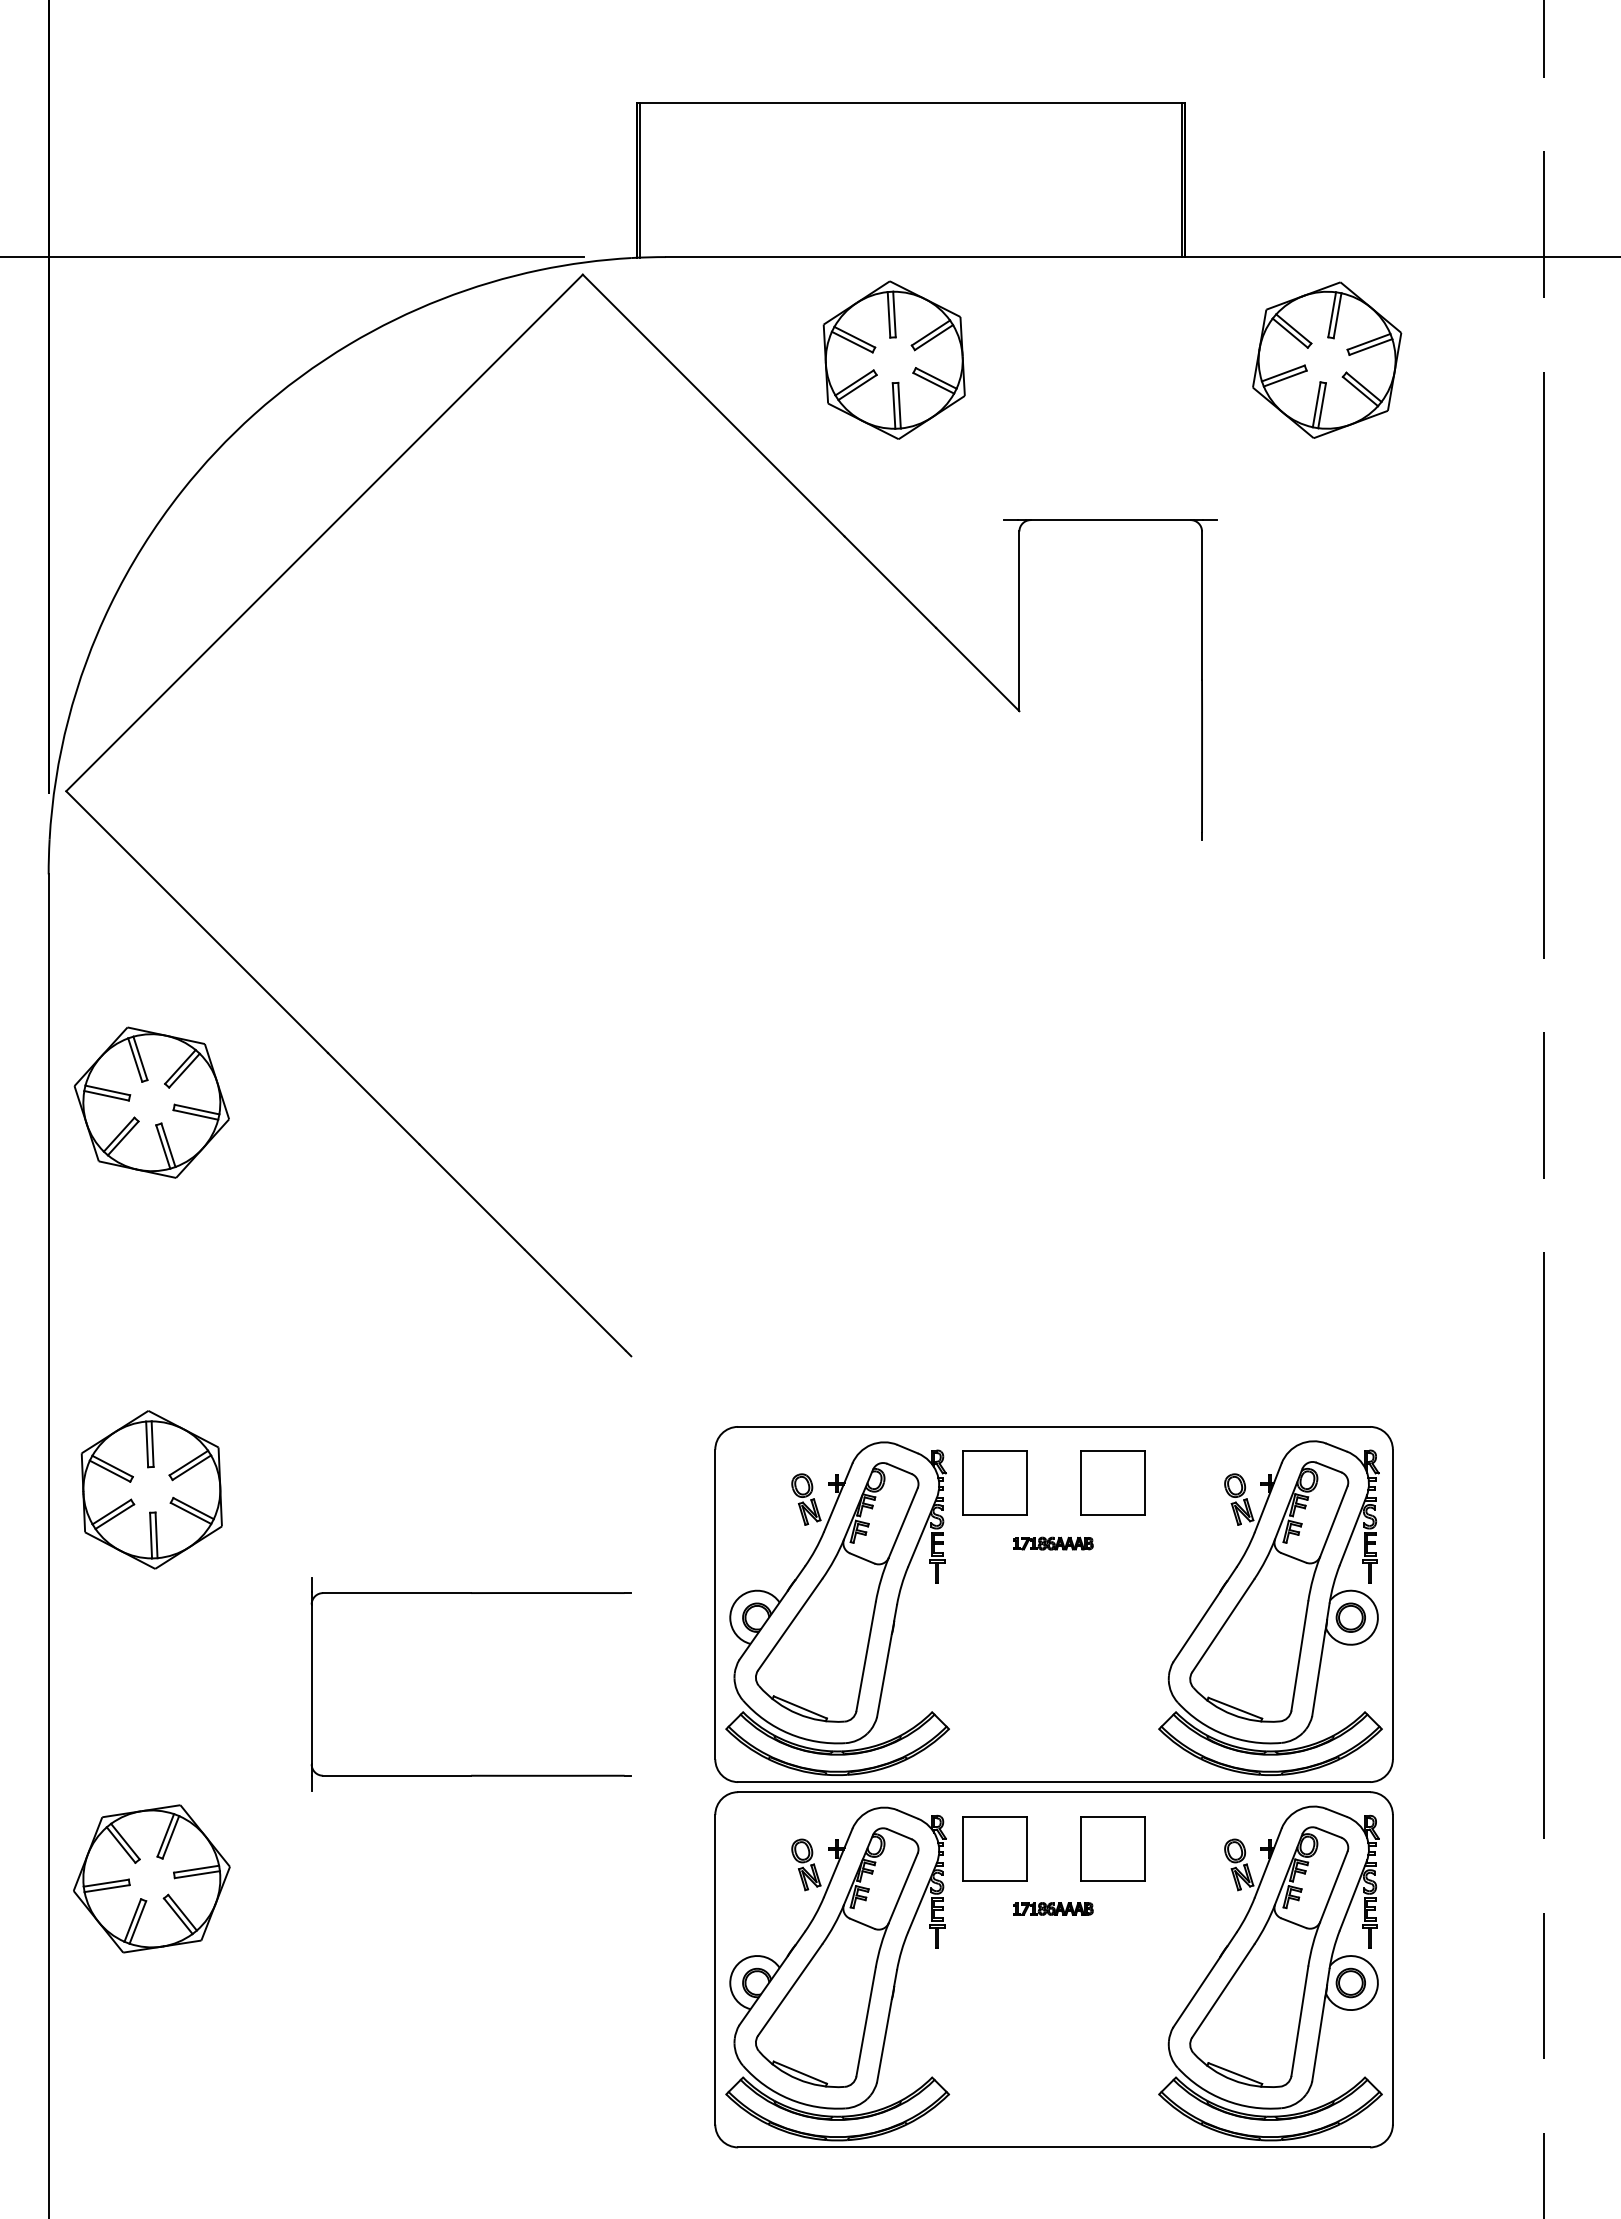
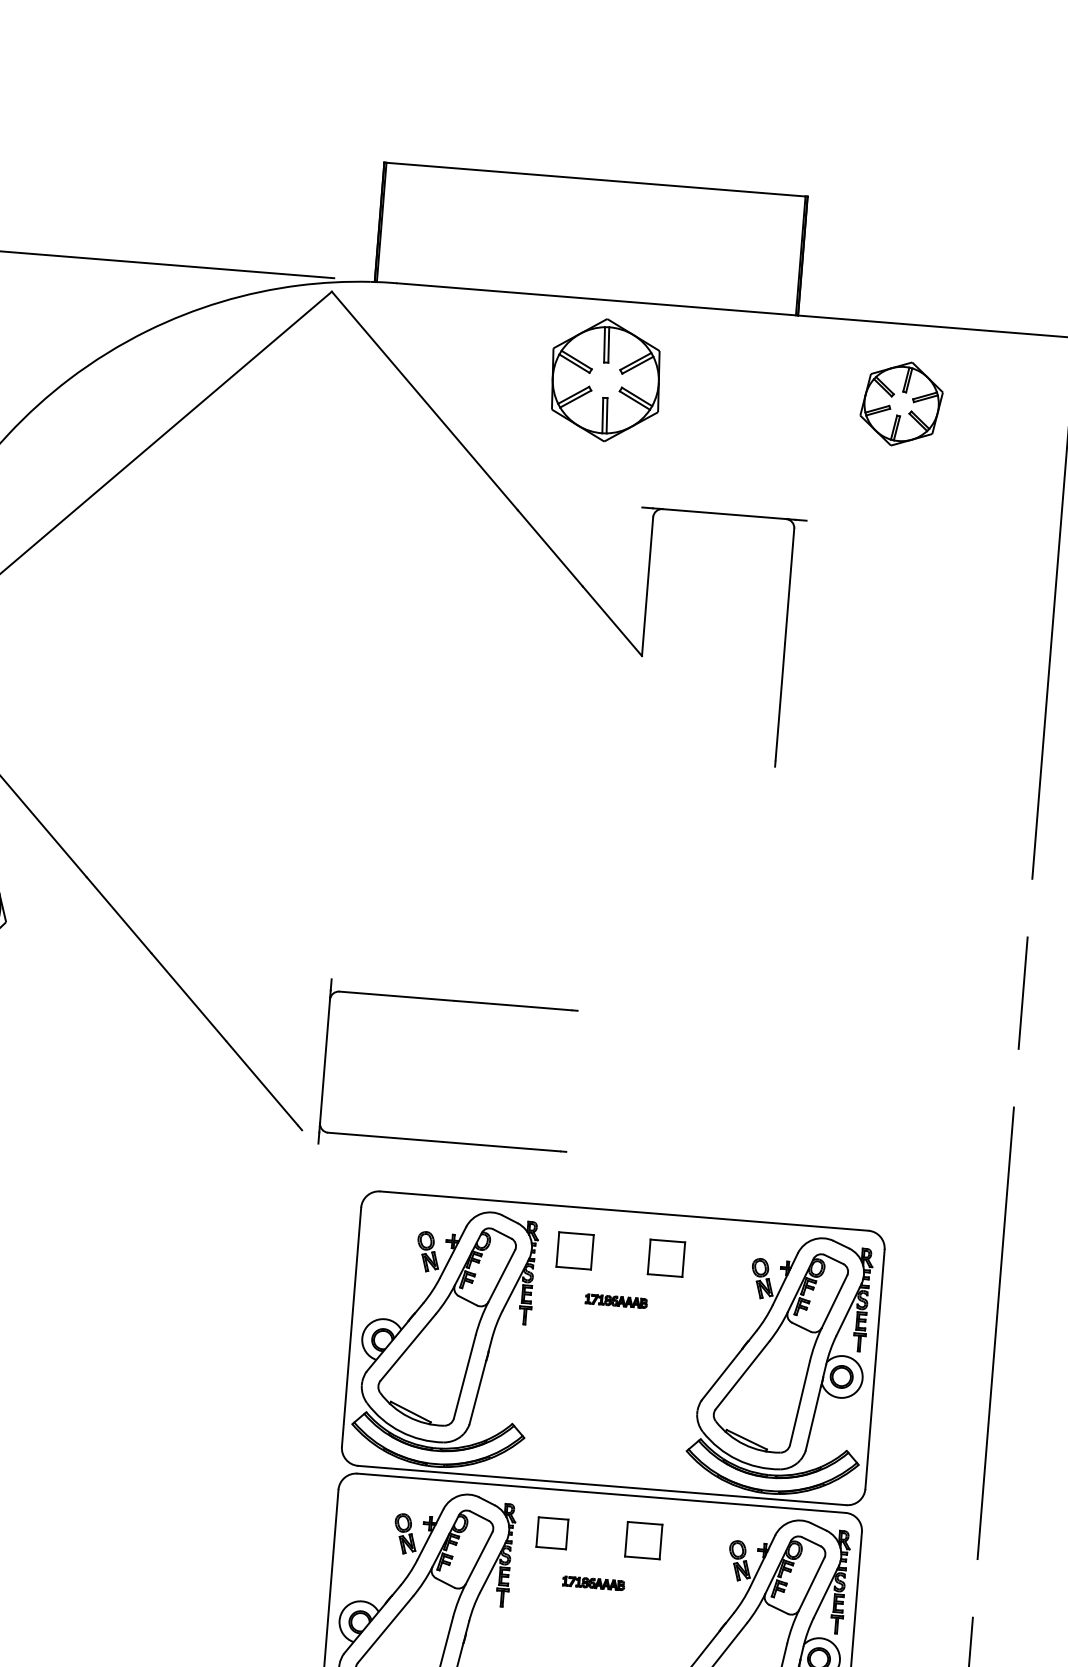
part: (893, 359) -> (605, 379), moved
part: (1327, 359) -> (901, 403), size x0.7
part: (994, 1482) -> (574, 1250), size x0.7
part: (1112, 1482) -> (665, 1257), size x0.7
part: (471, 1774) -> (442, 1140), moved
part: (994, 1848) -> (552, 1533), size x0.6
part: (1112, 1848) -> (643, 1540), size x0.7

